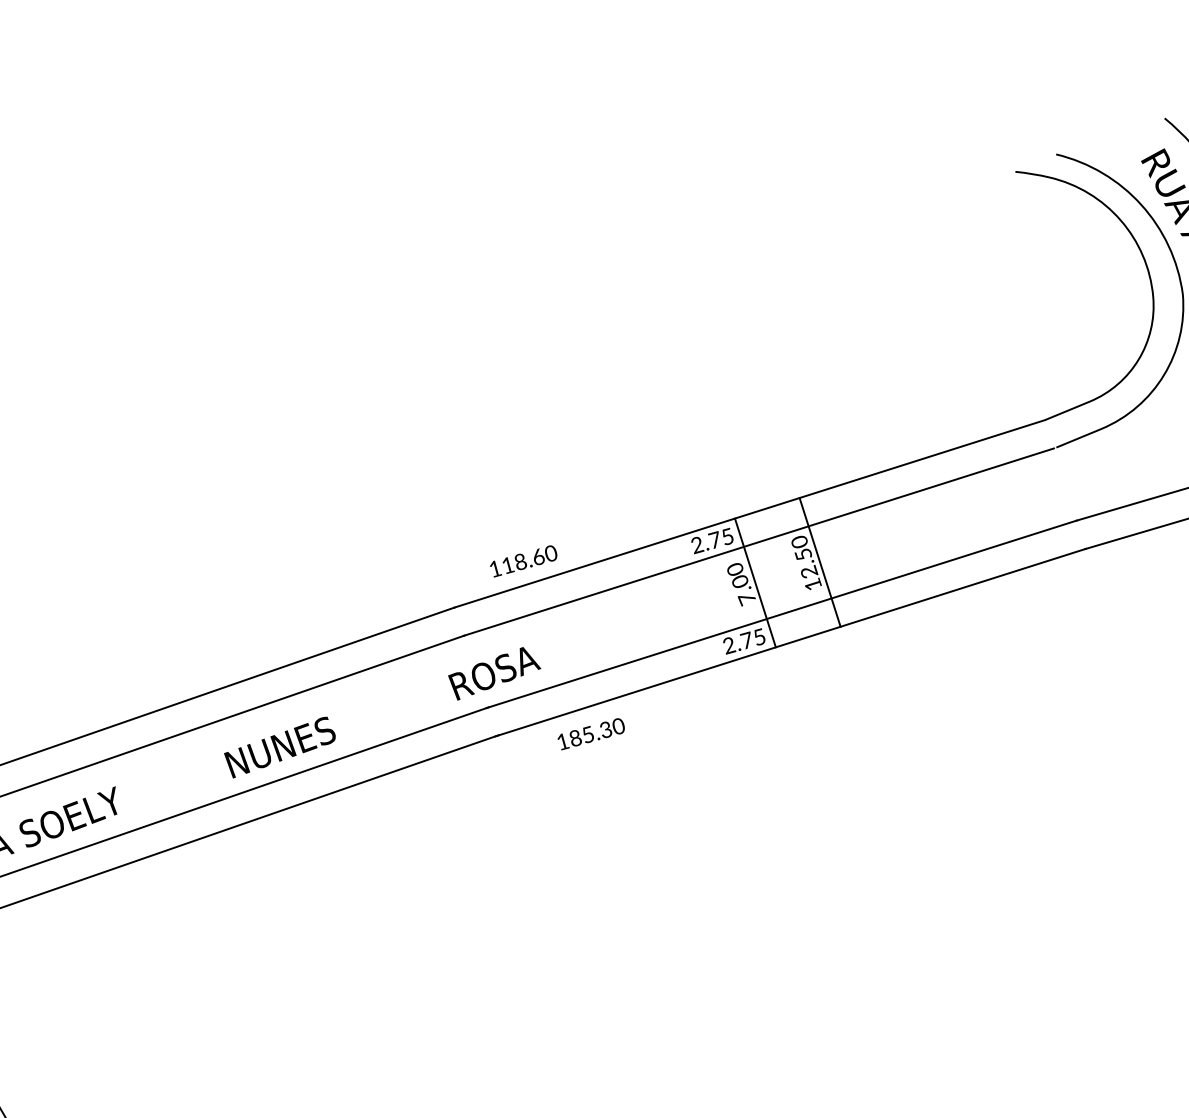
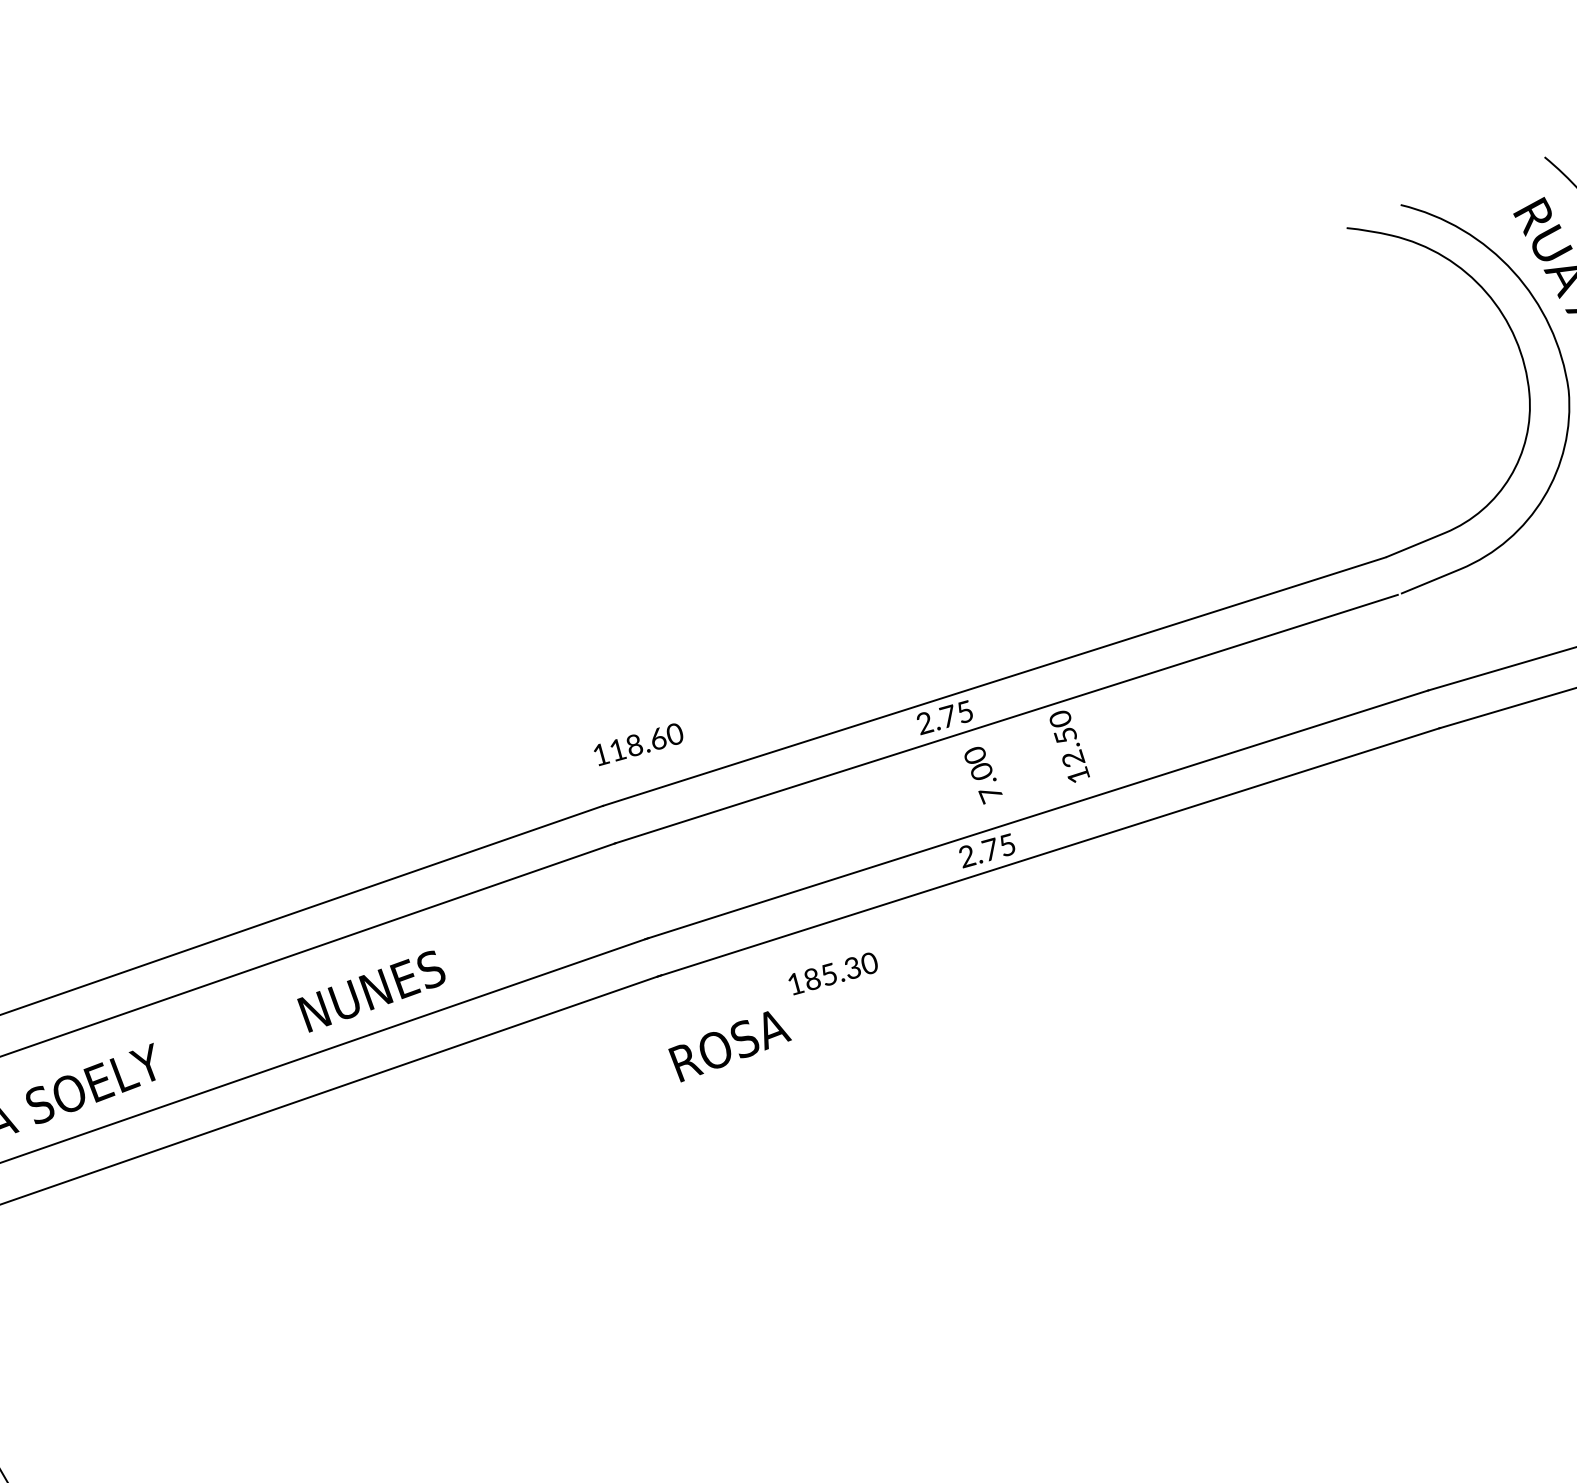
text: (523, 561) -> (638, 744), moved
line: (819, 562) -> (1087, 745), removed
line: (755, 582) -> (1001, 772), removed
text: (494, 673) -> (729, 1046), moved
text: (590, 733) -> (832, 973), moved

